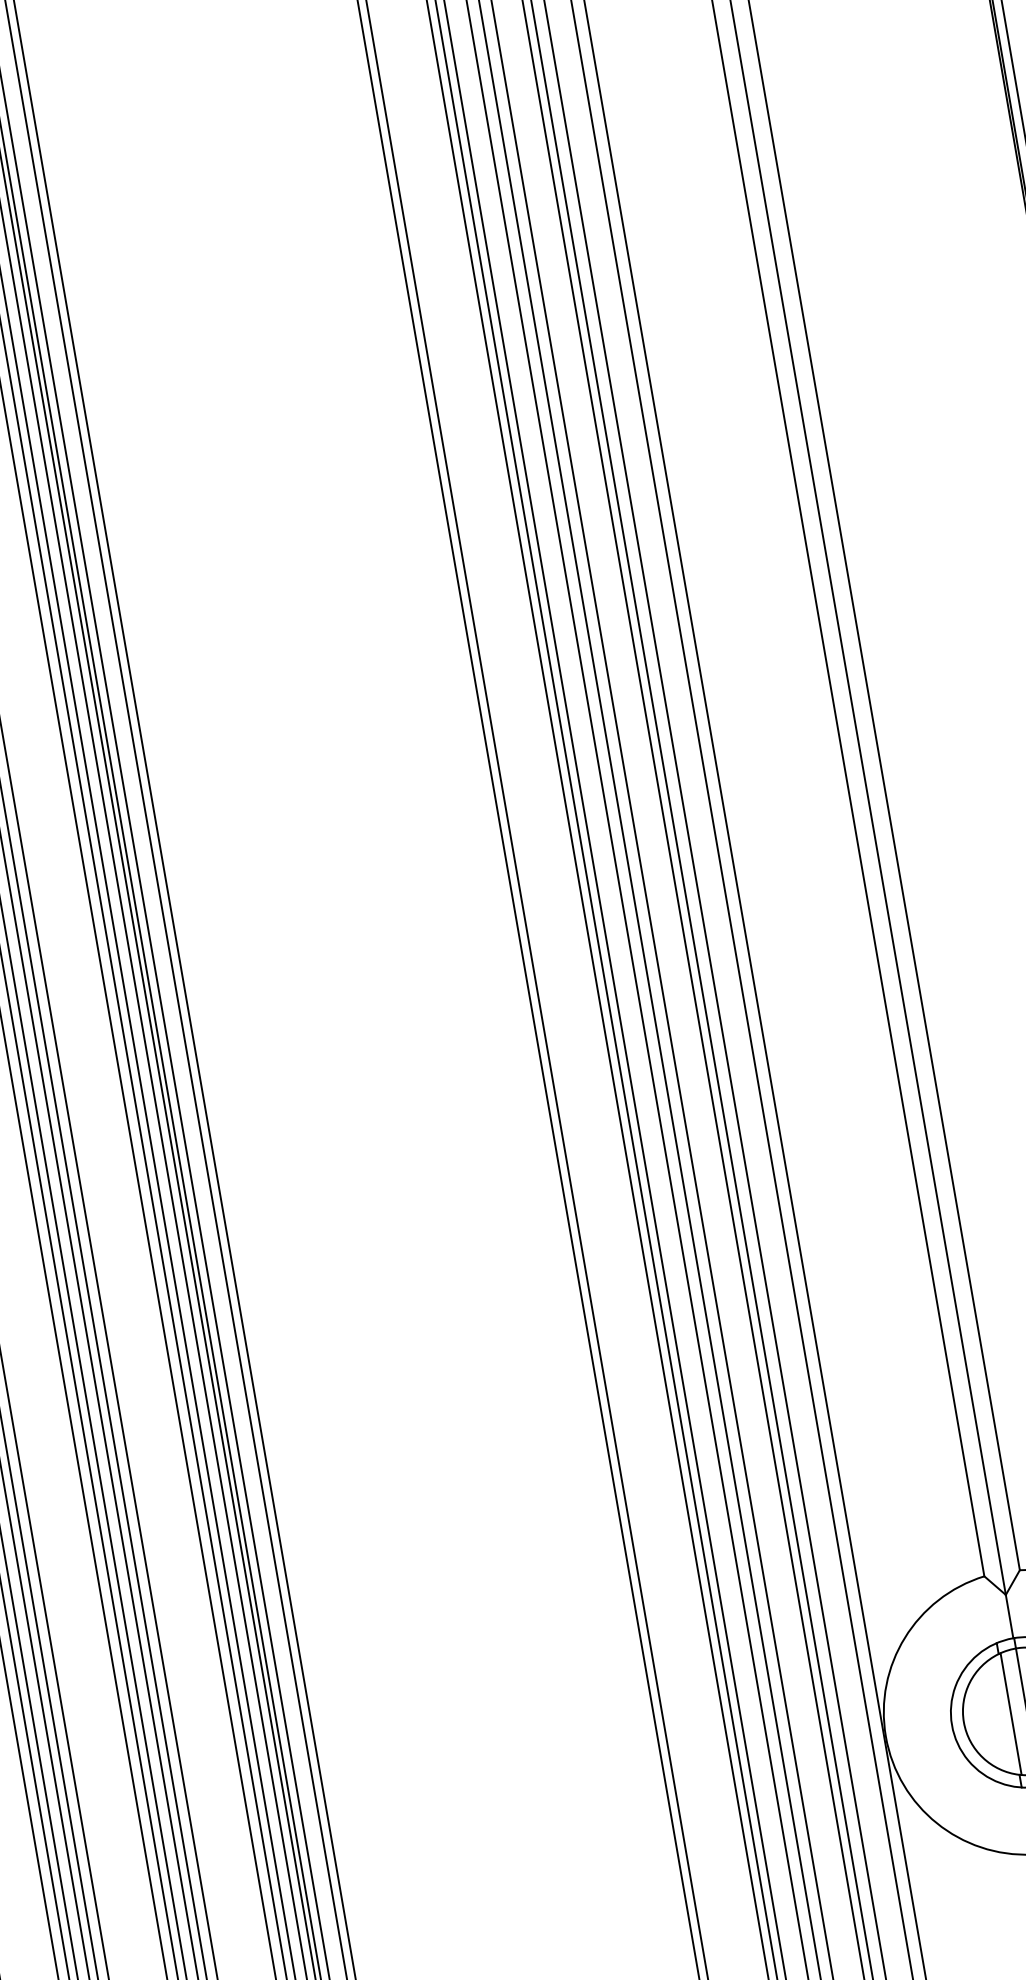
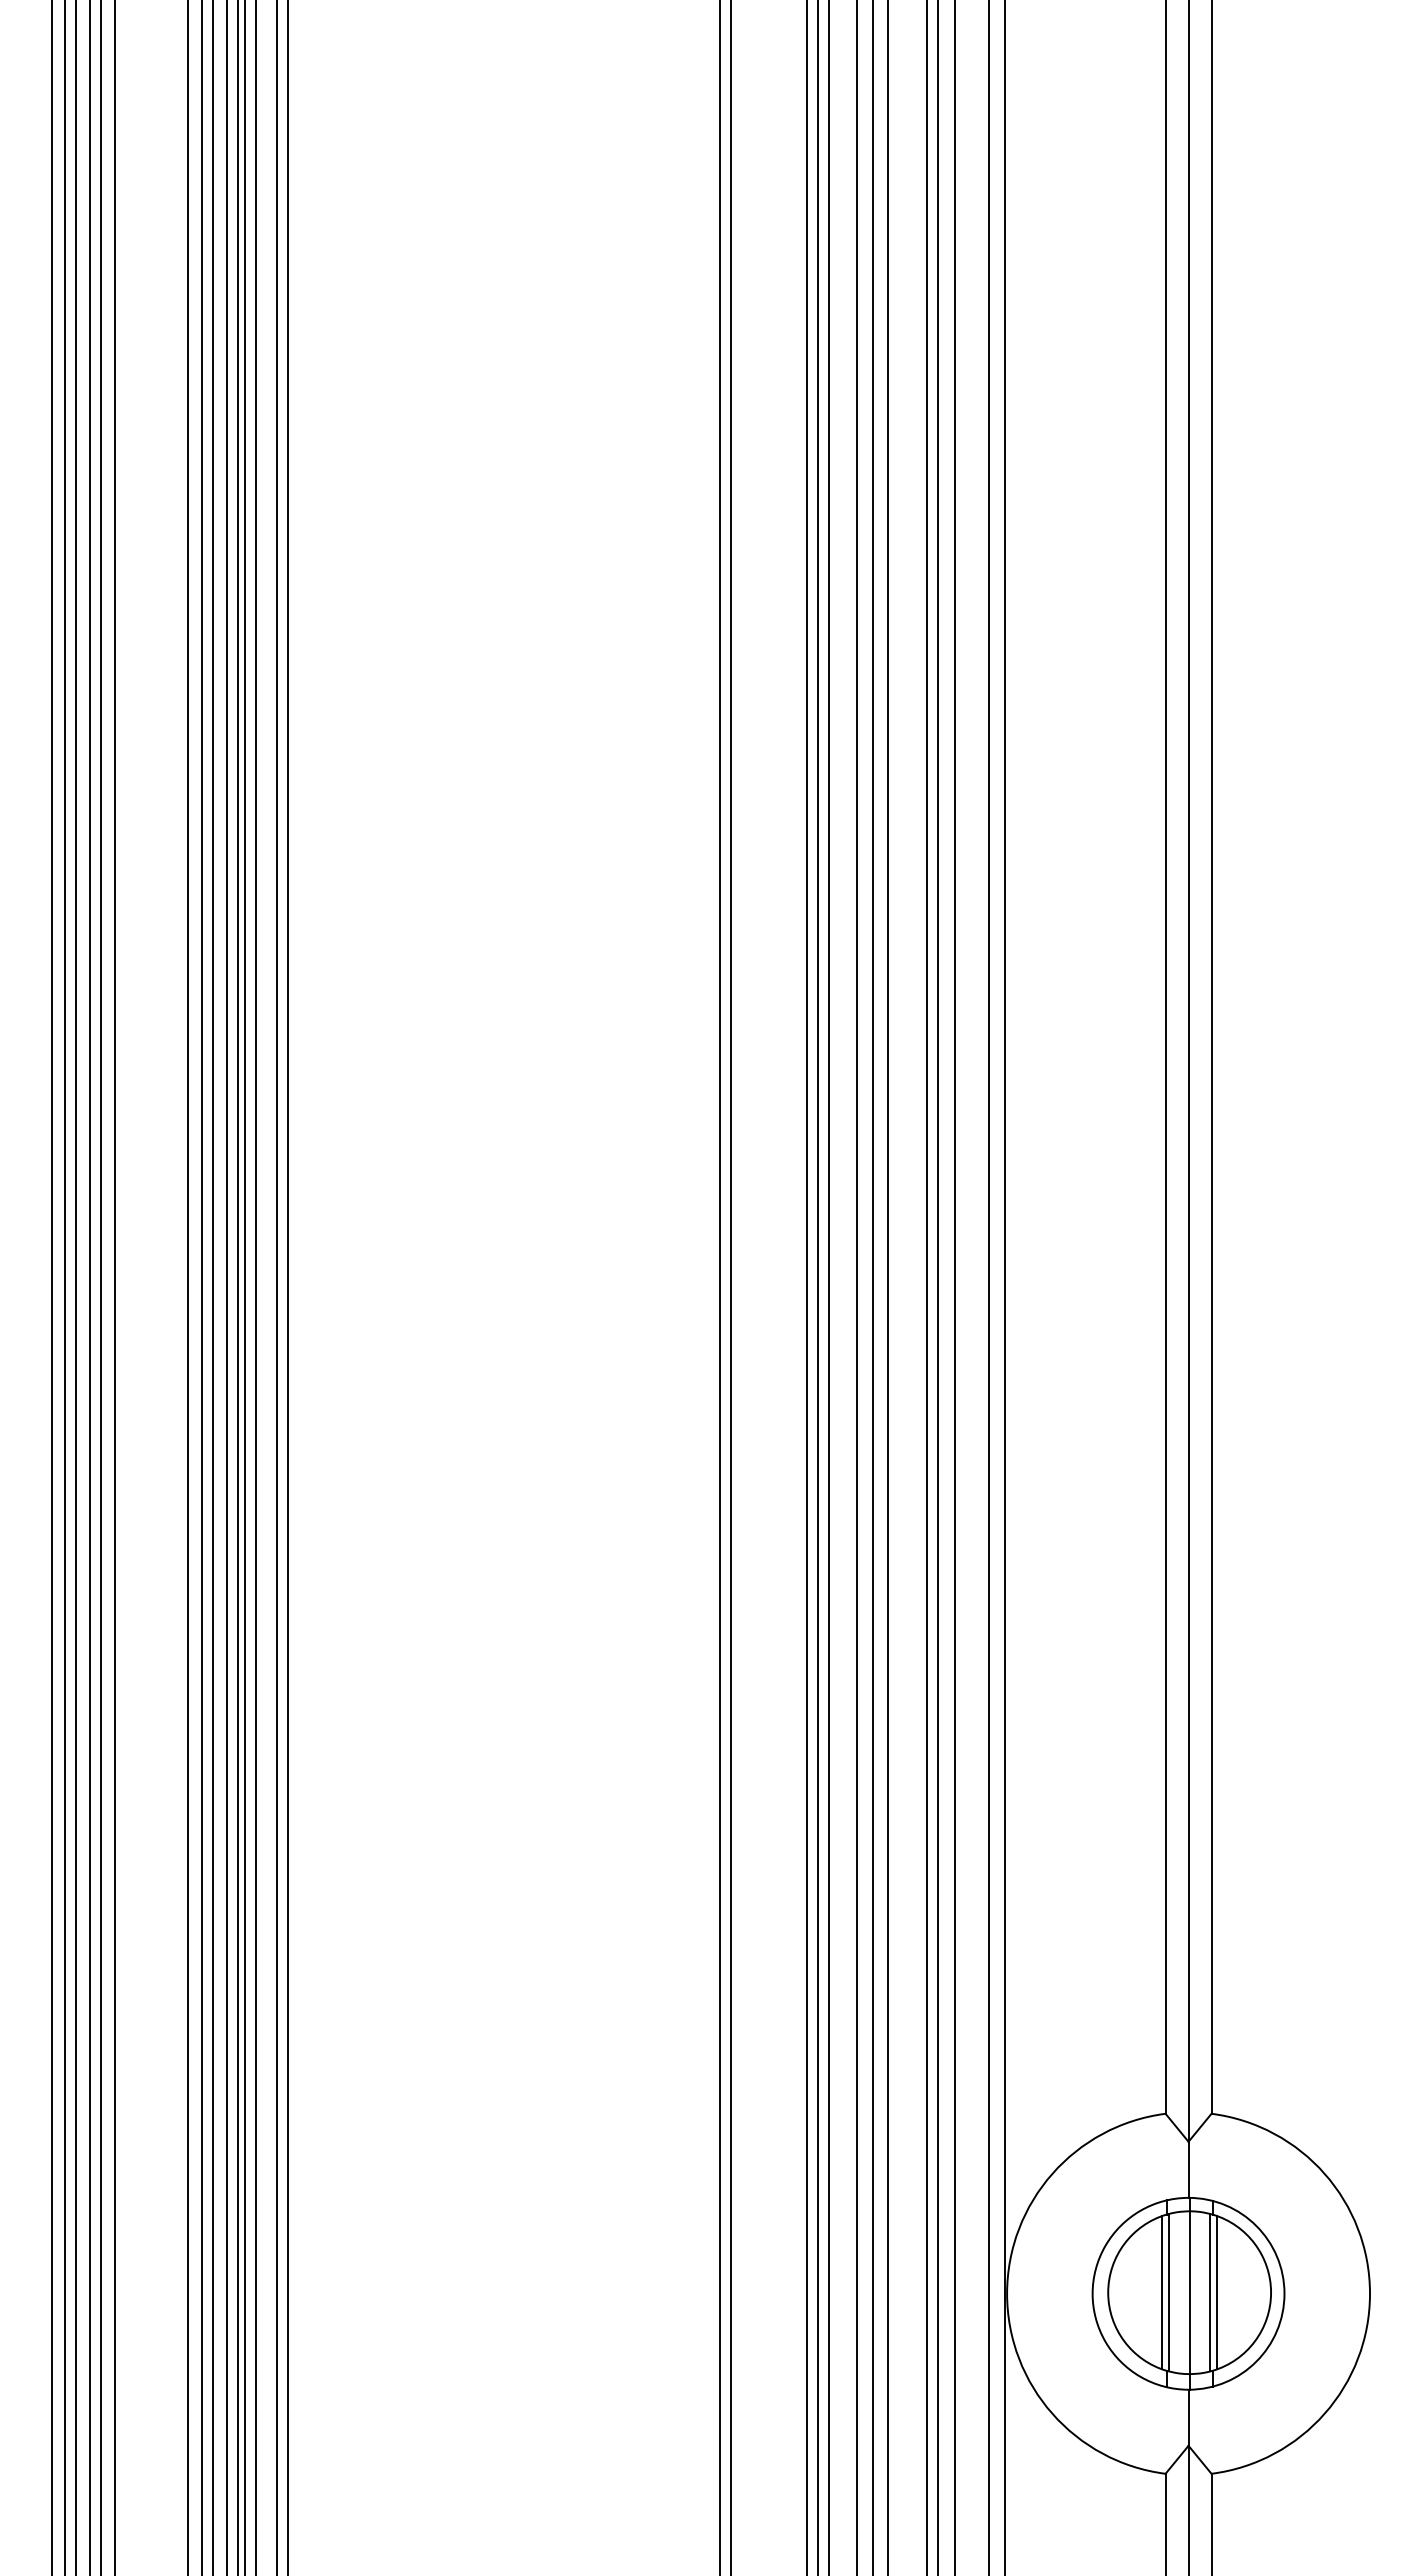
line: (1005, 1714) -> (1162, 2292), added

